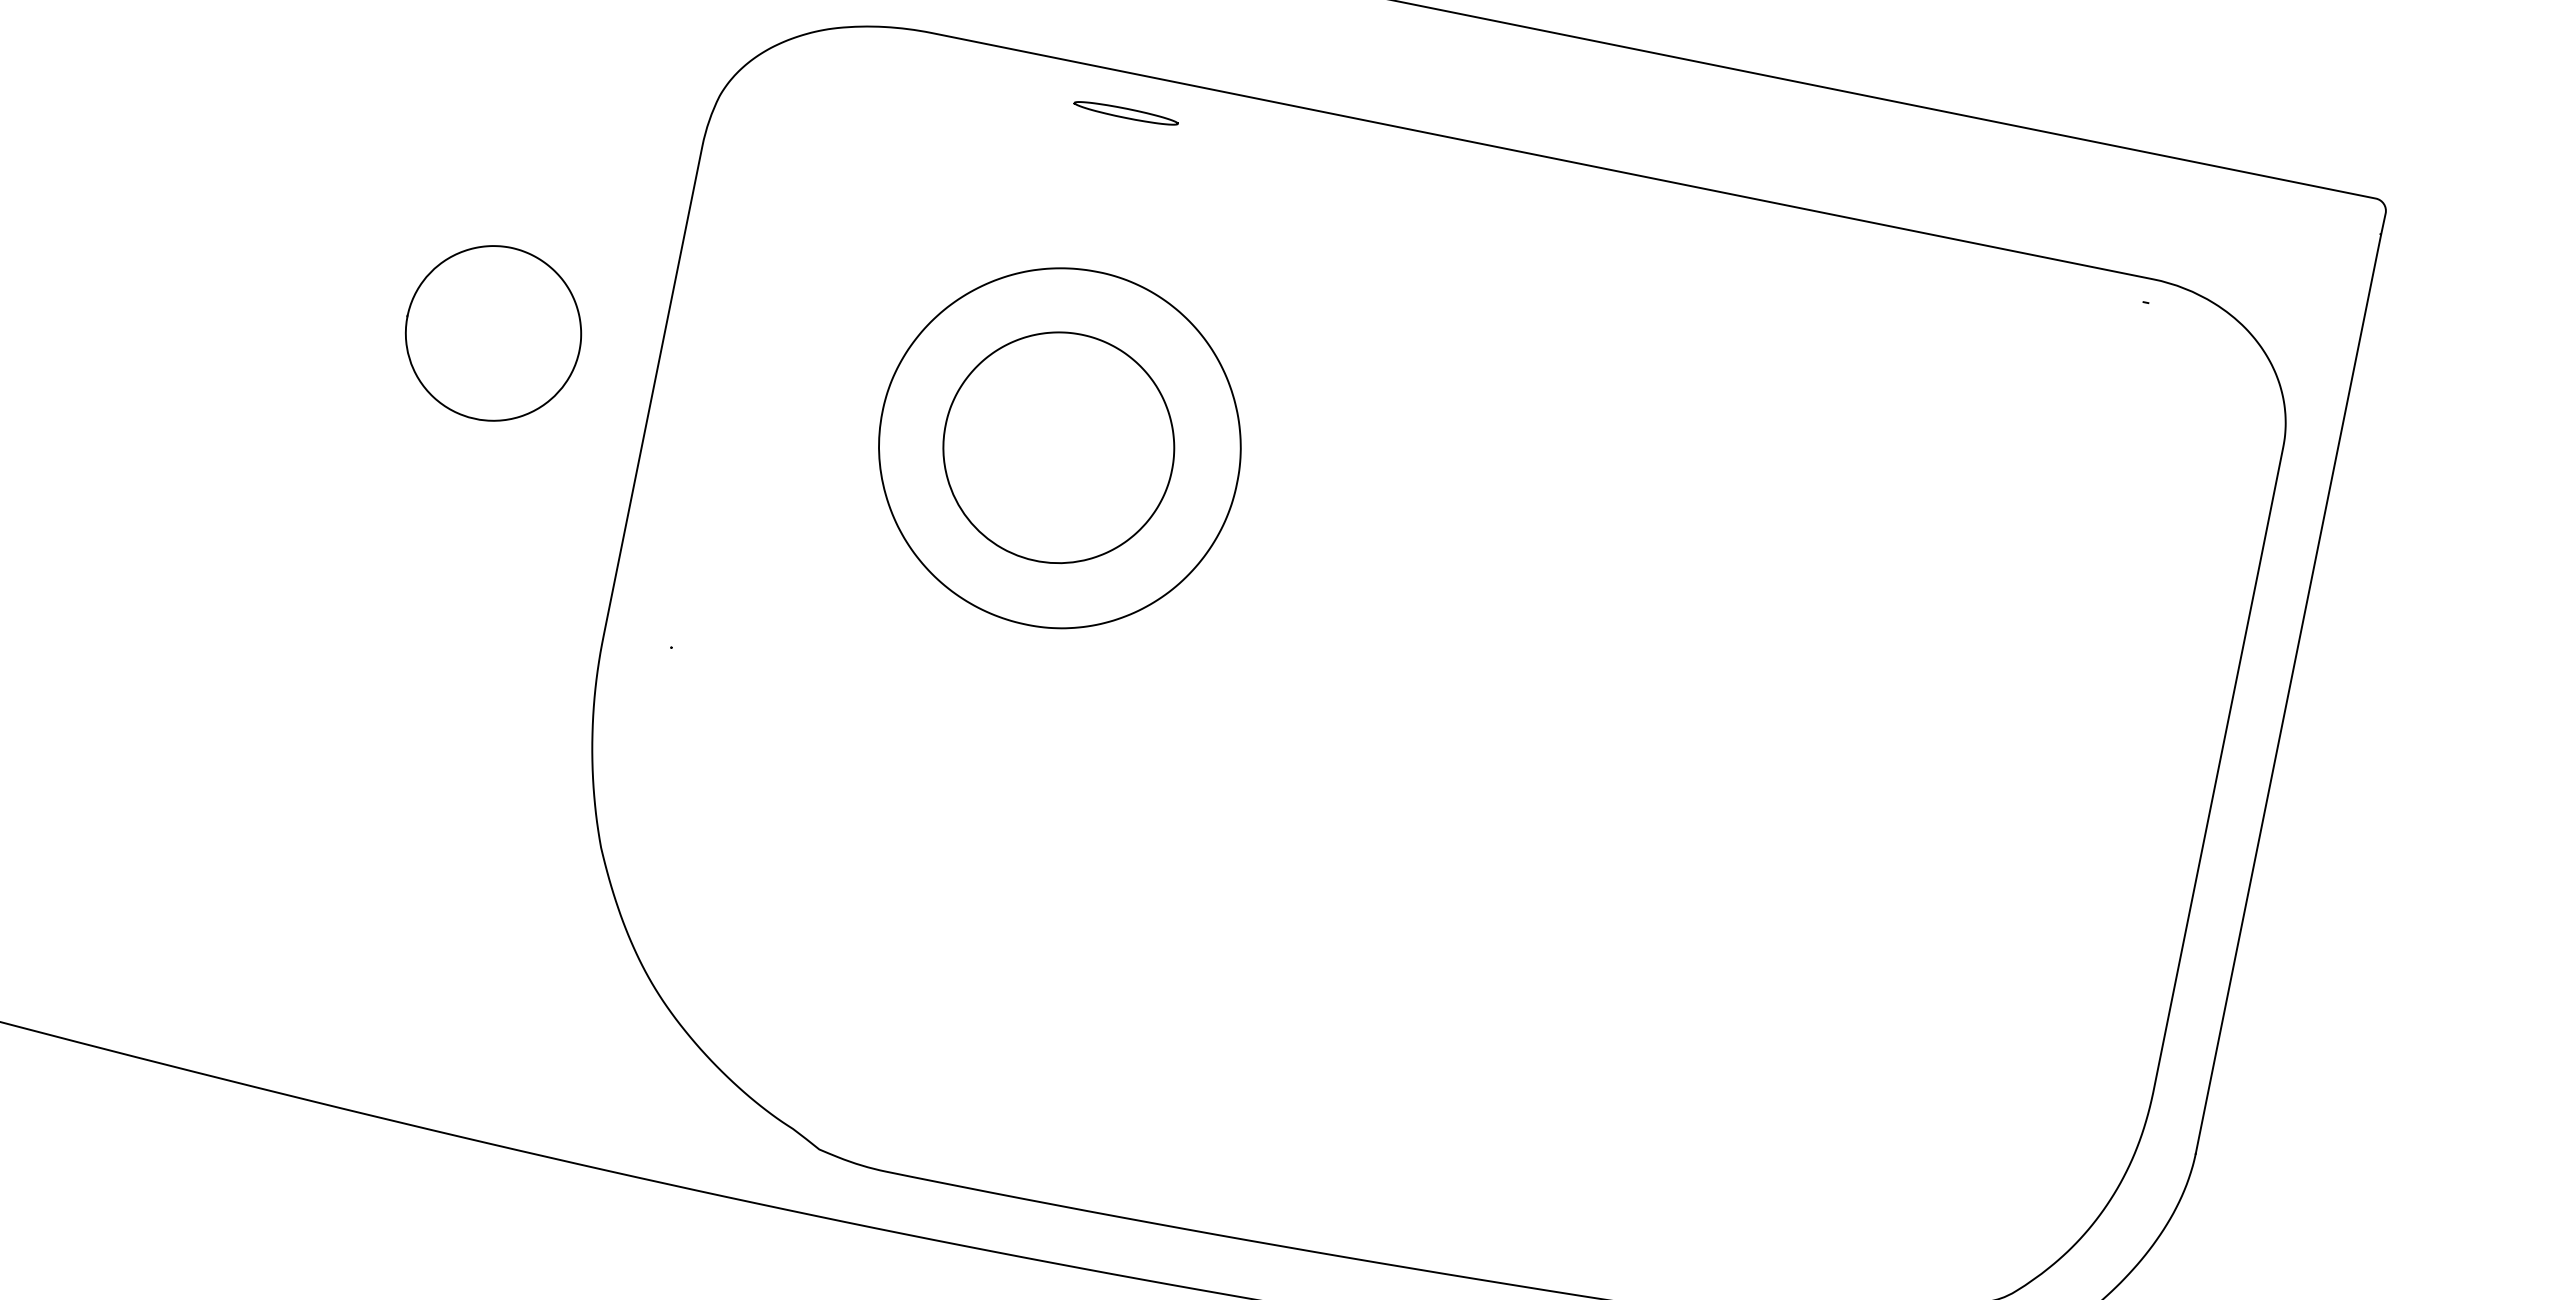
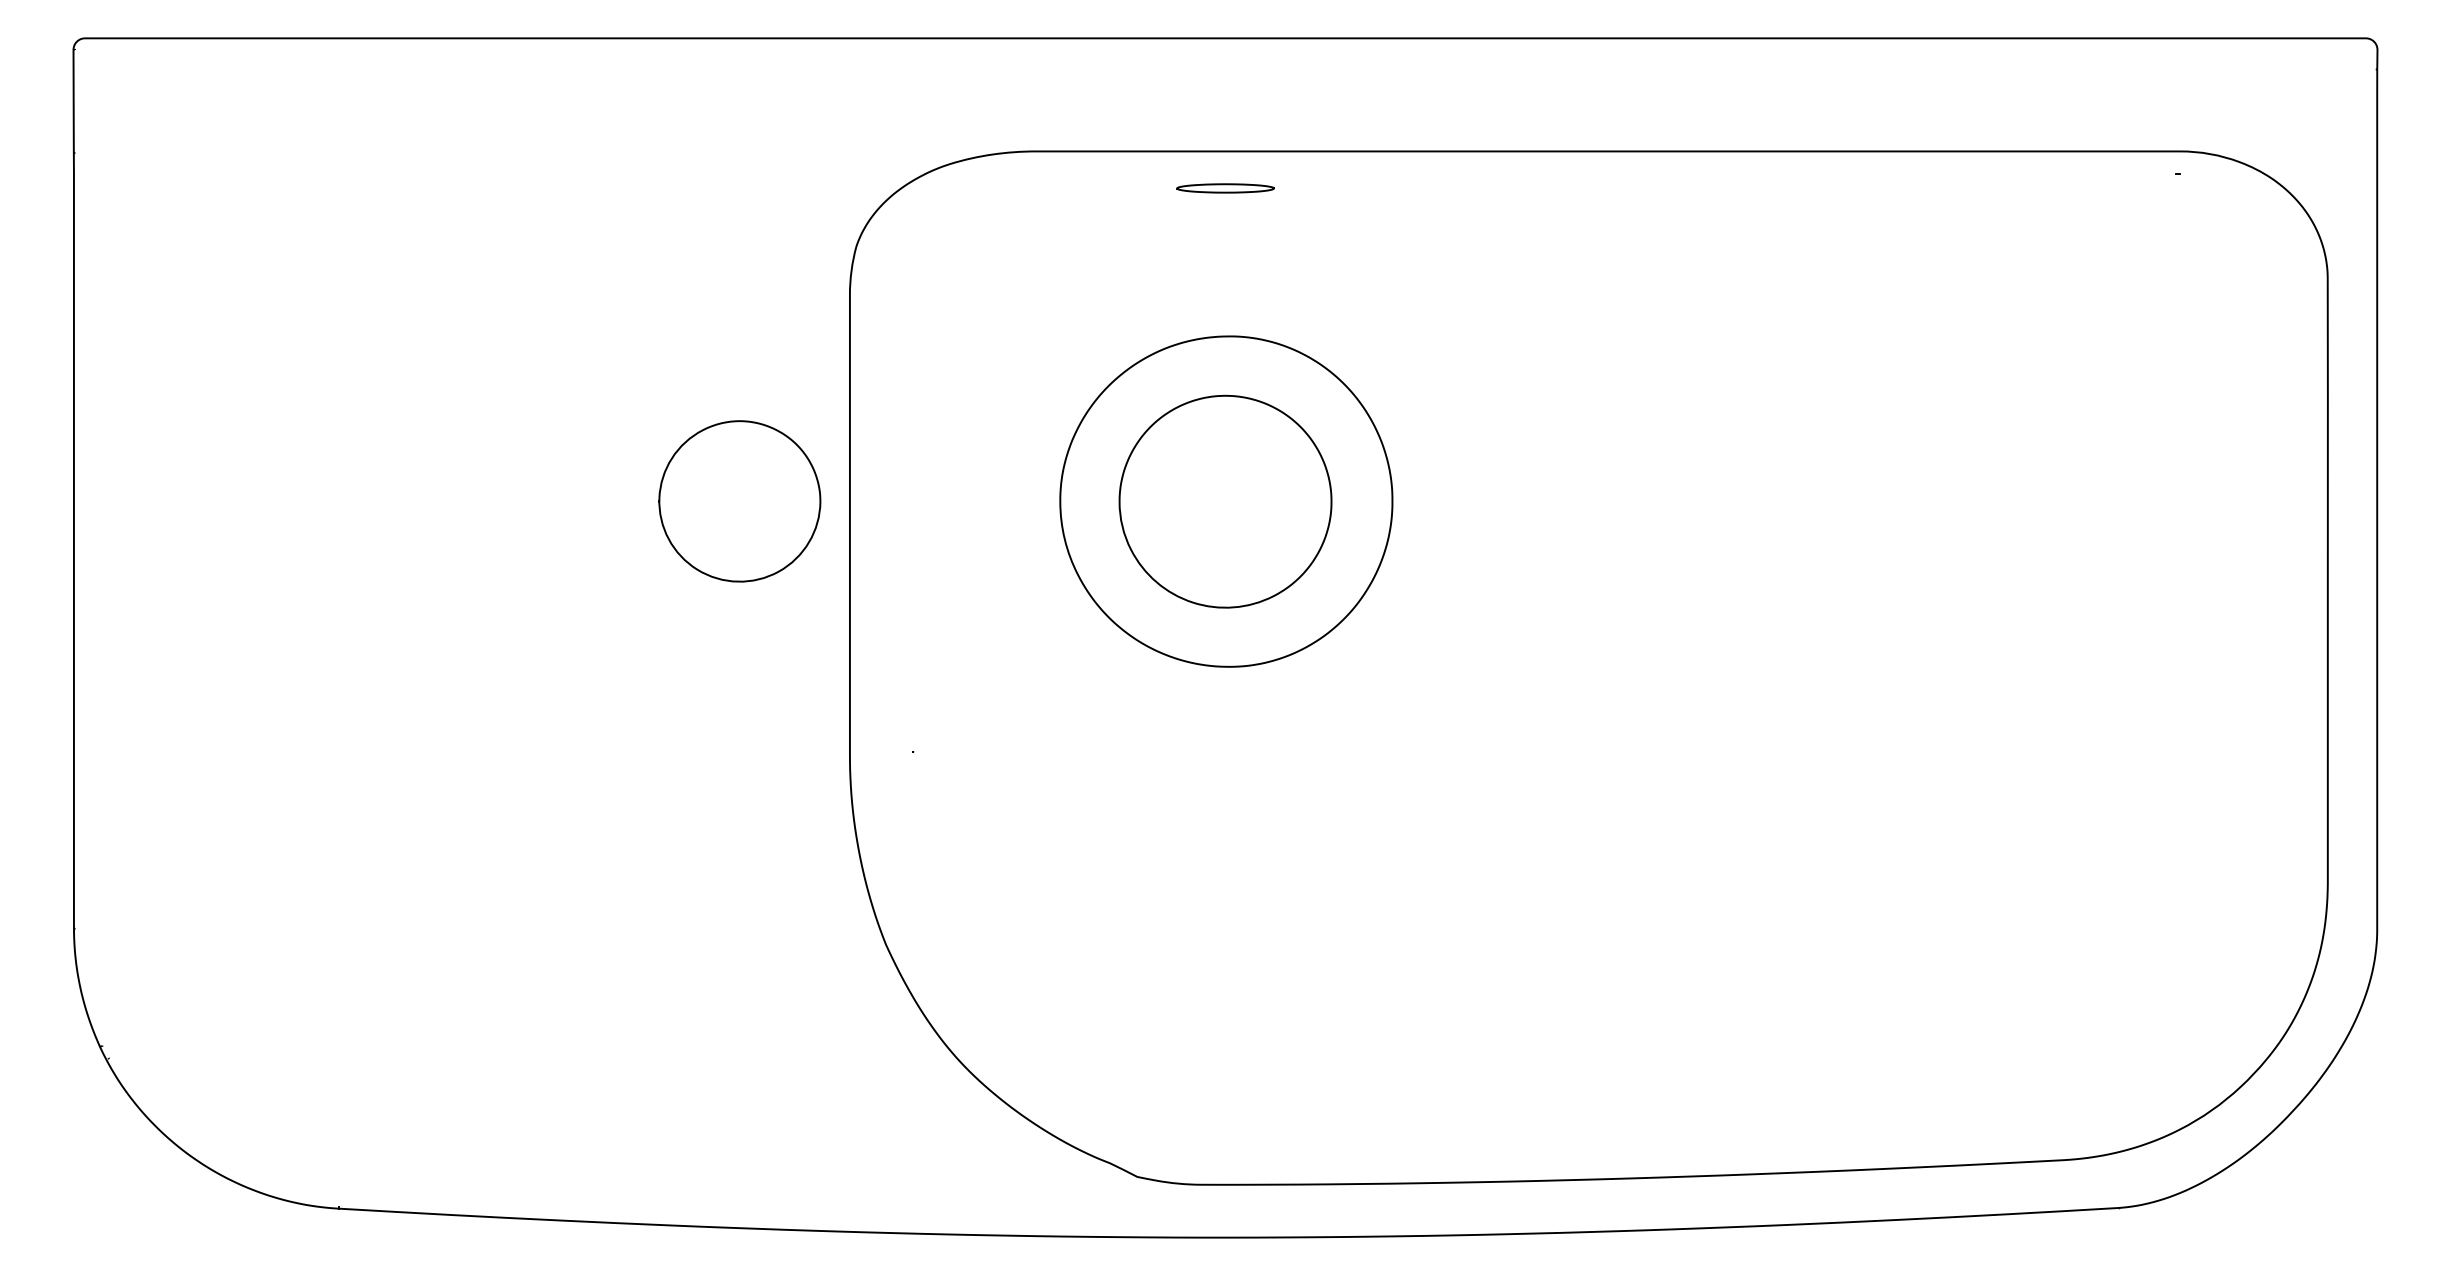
part: (493, 333) -> (739, 501), moved

